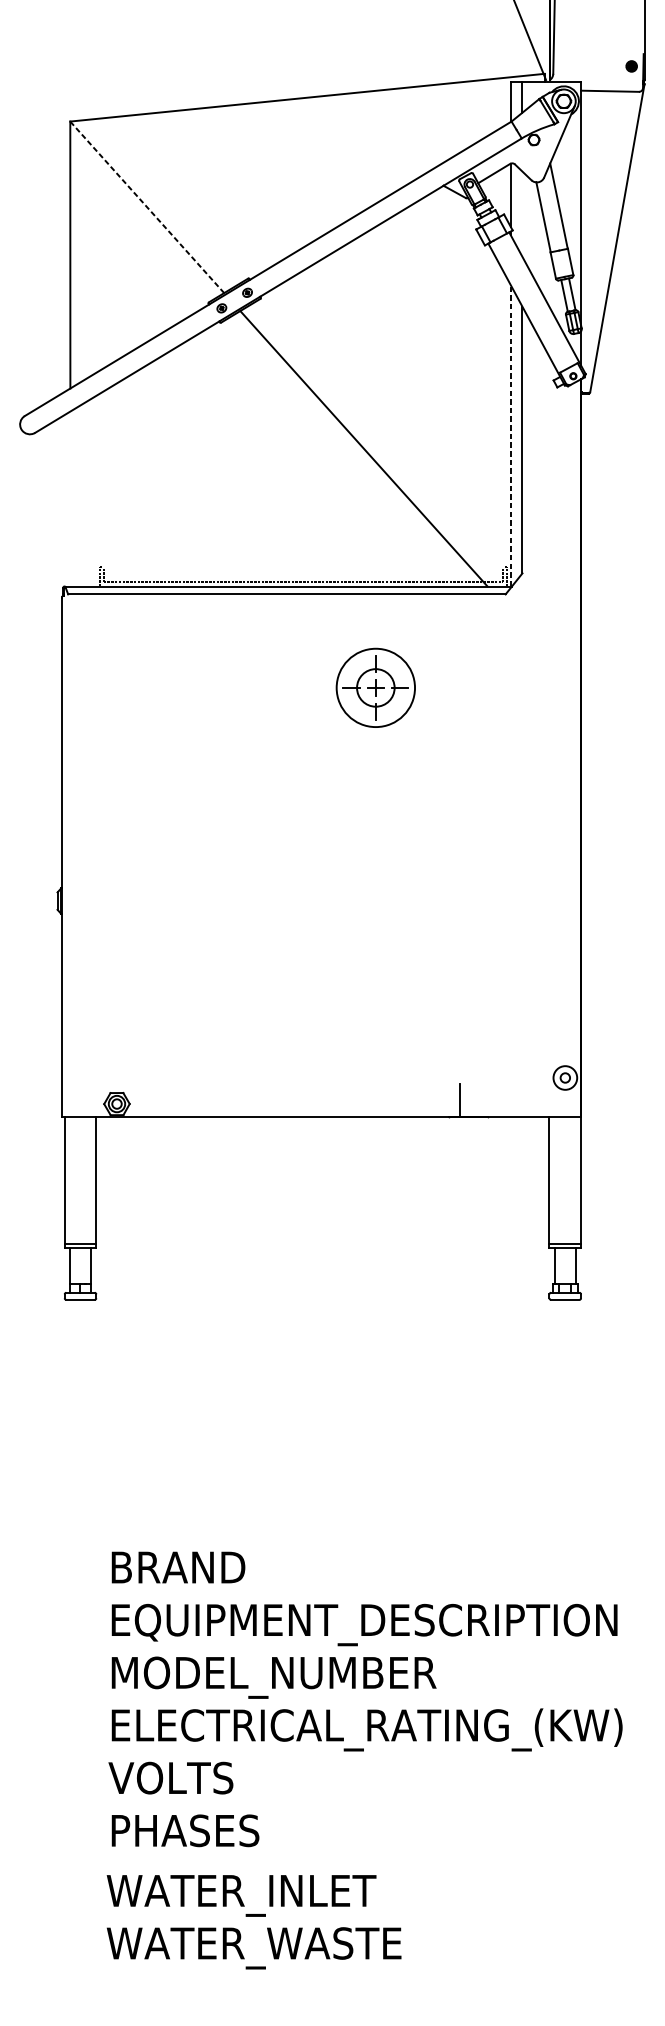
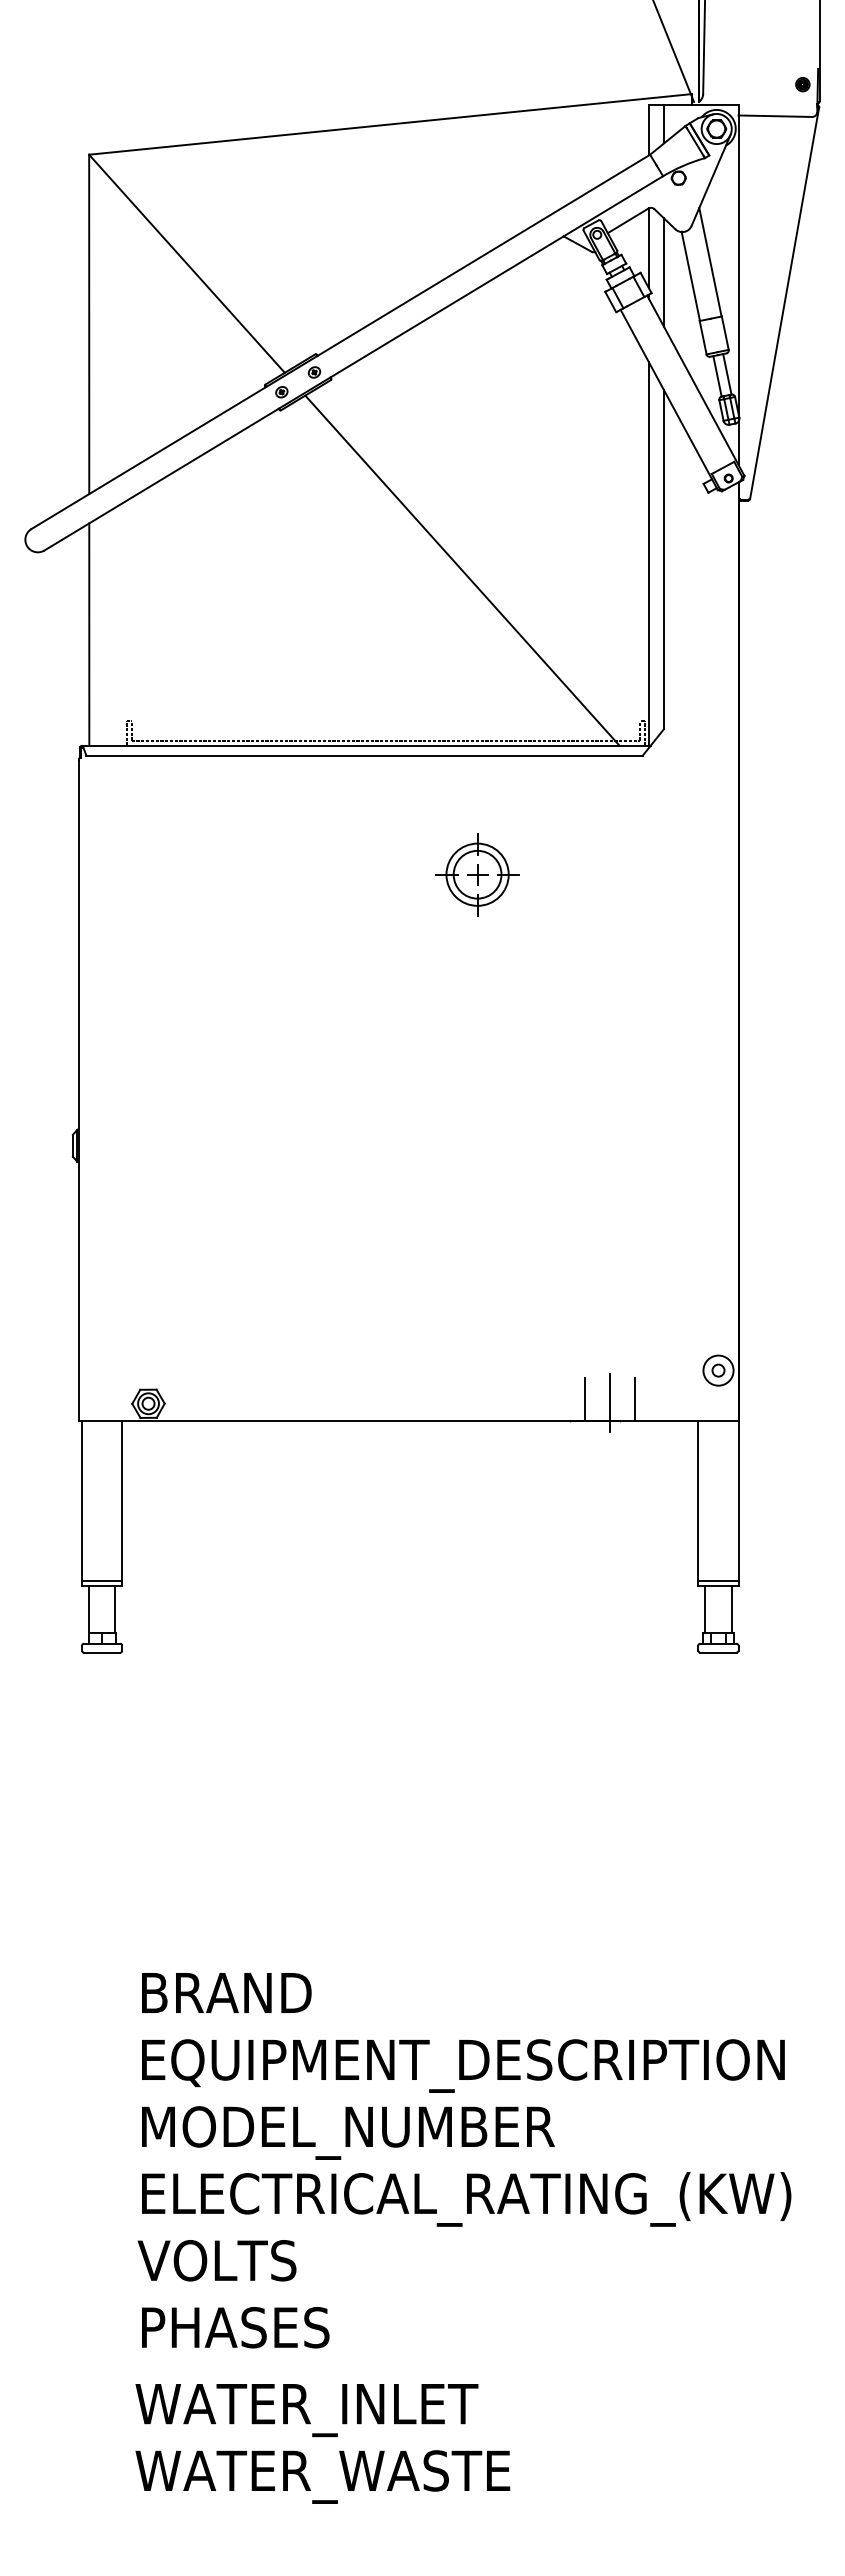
line: (147, 207) -> (187, 264), dashed -> solid
line: (522, 214) -> (664, 272), added
line: (510, 435) -> (648, 553), dashed -> solid
line: (70, 498) -> (89, 634), added
circle: (375, 687) -> (477, 874), size x0.62
line: (500, 1100) -> (635, 1399), added
line: (480, 1103) -> (610, 1402), added

